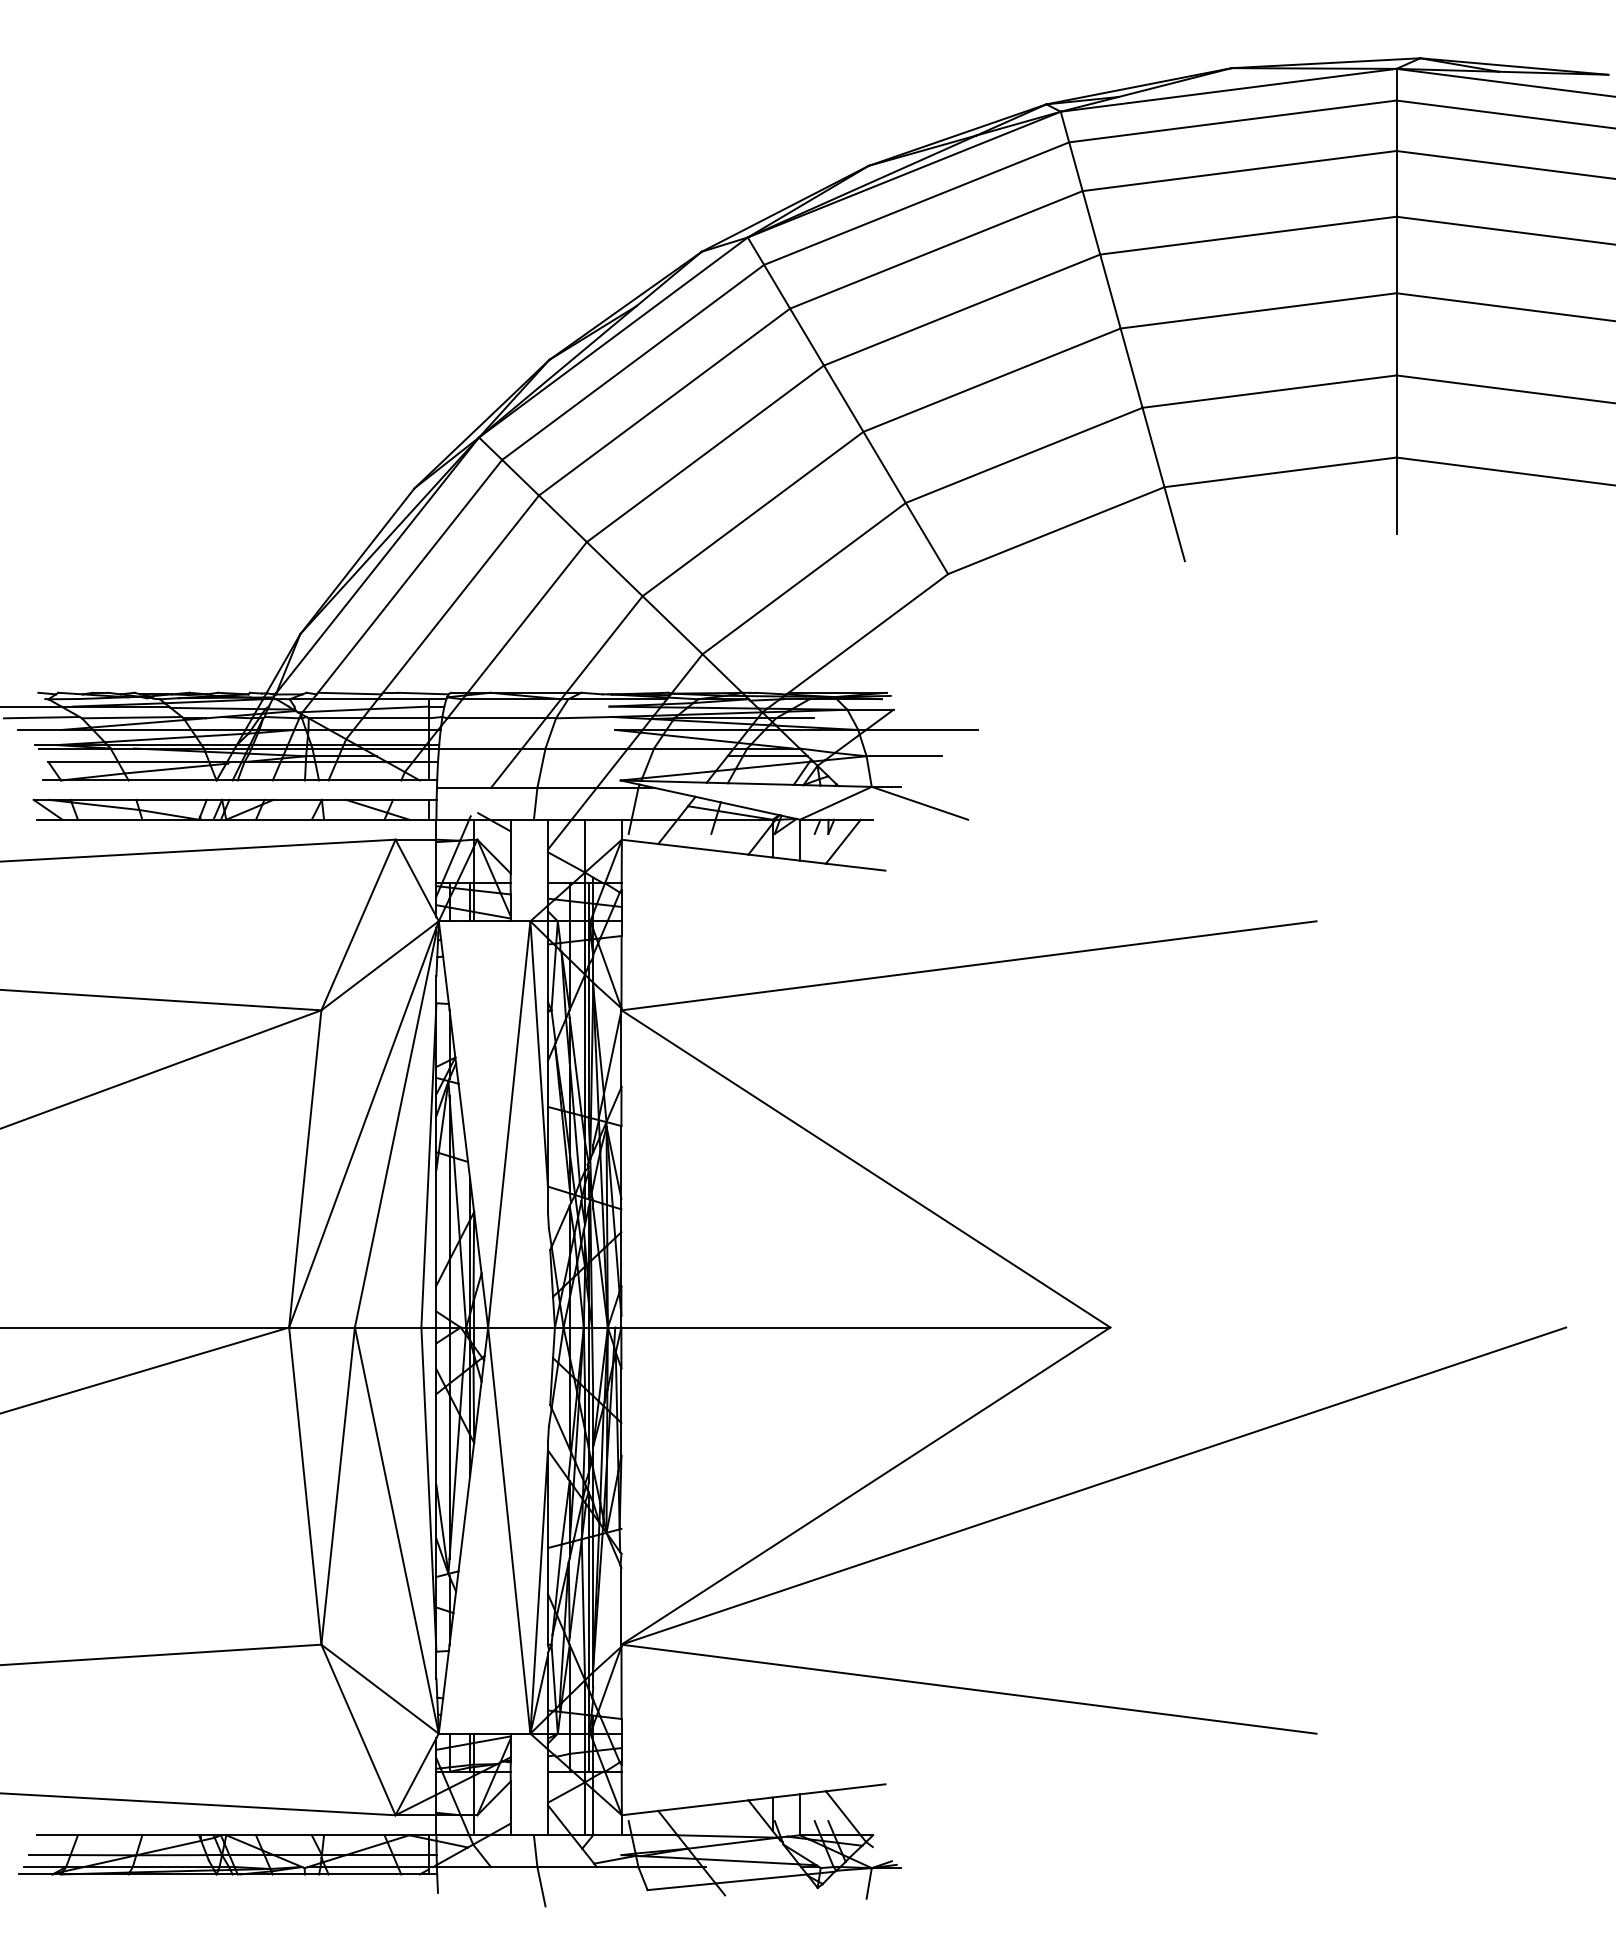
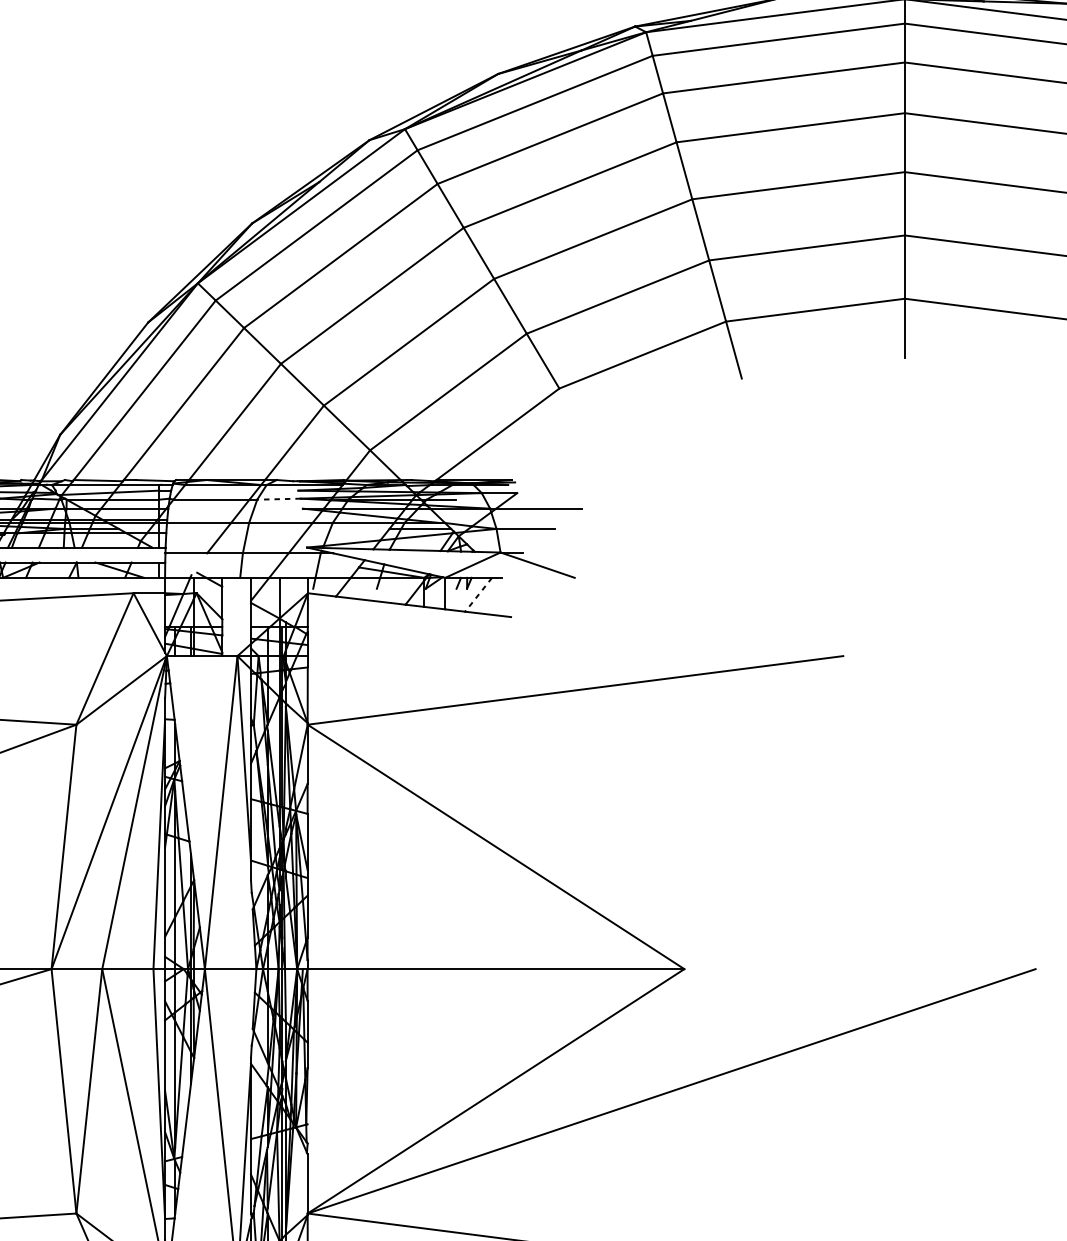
line: (583, 717) -> (278, 499), solid -> dashed
line: (843, 842) -> (478, 595), solid -> dashed

